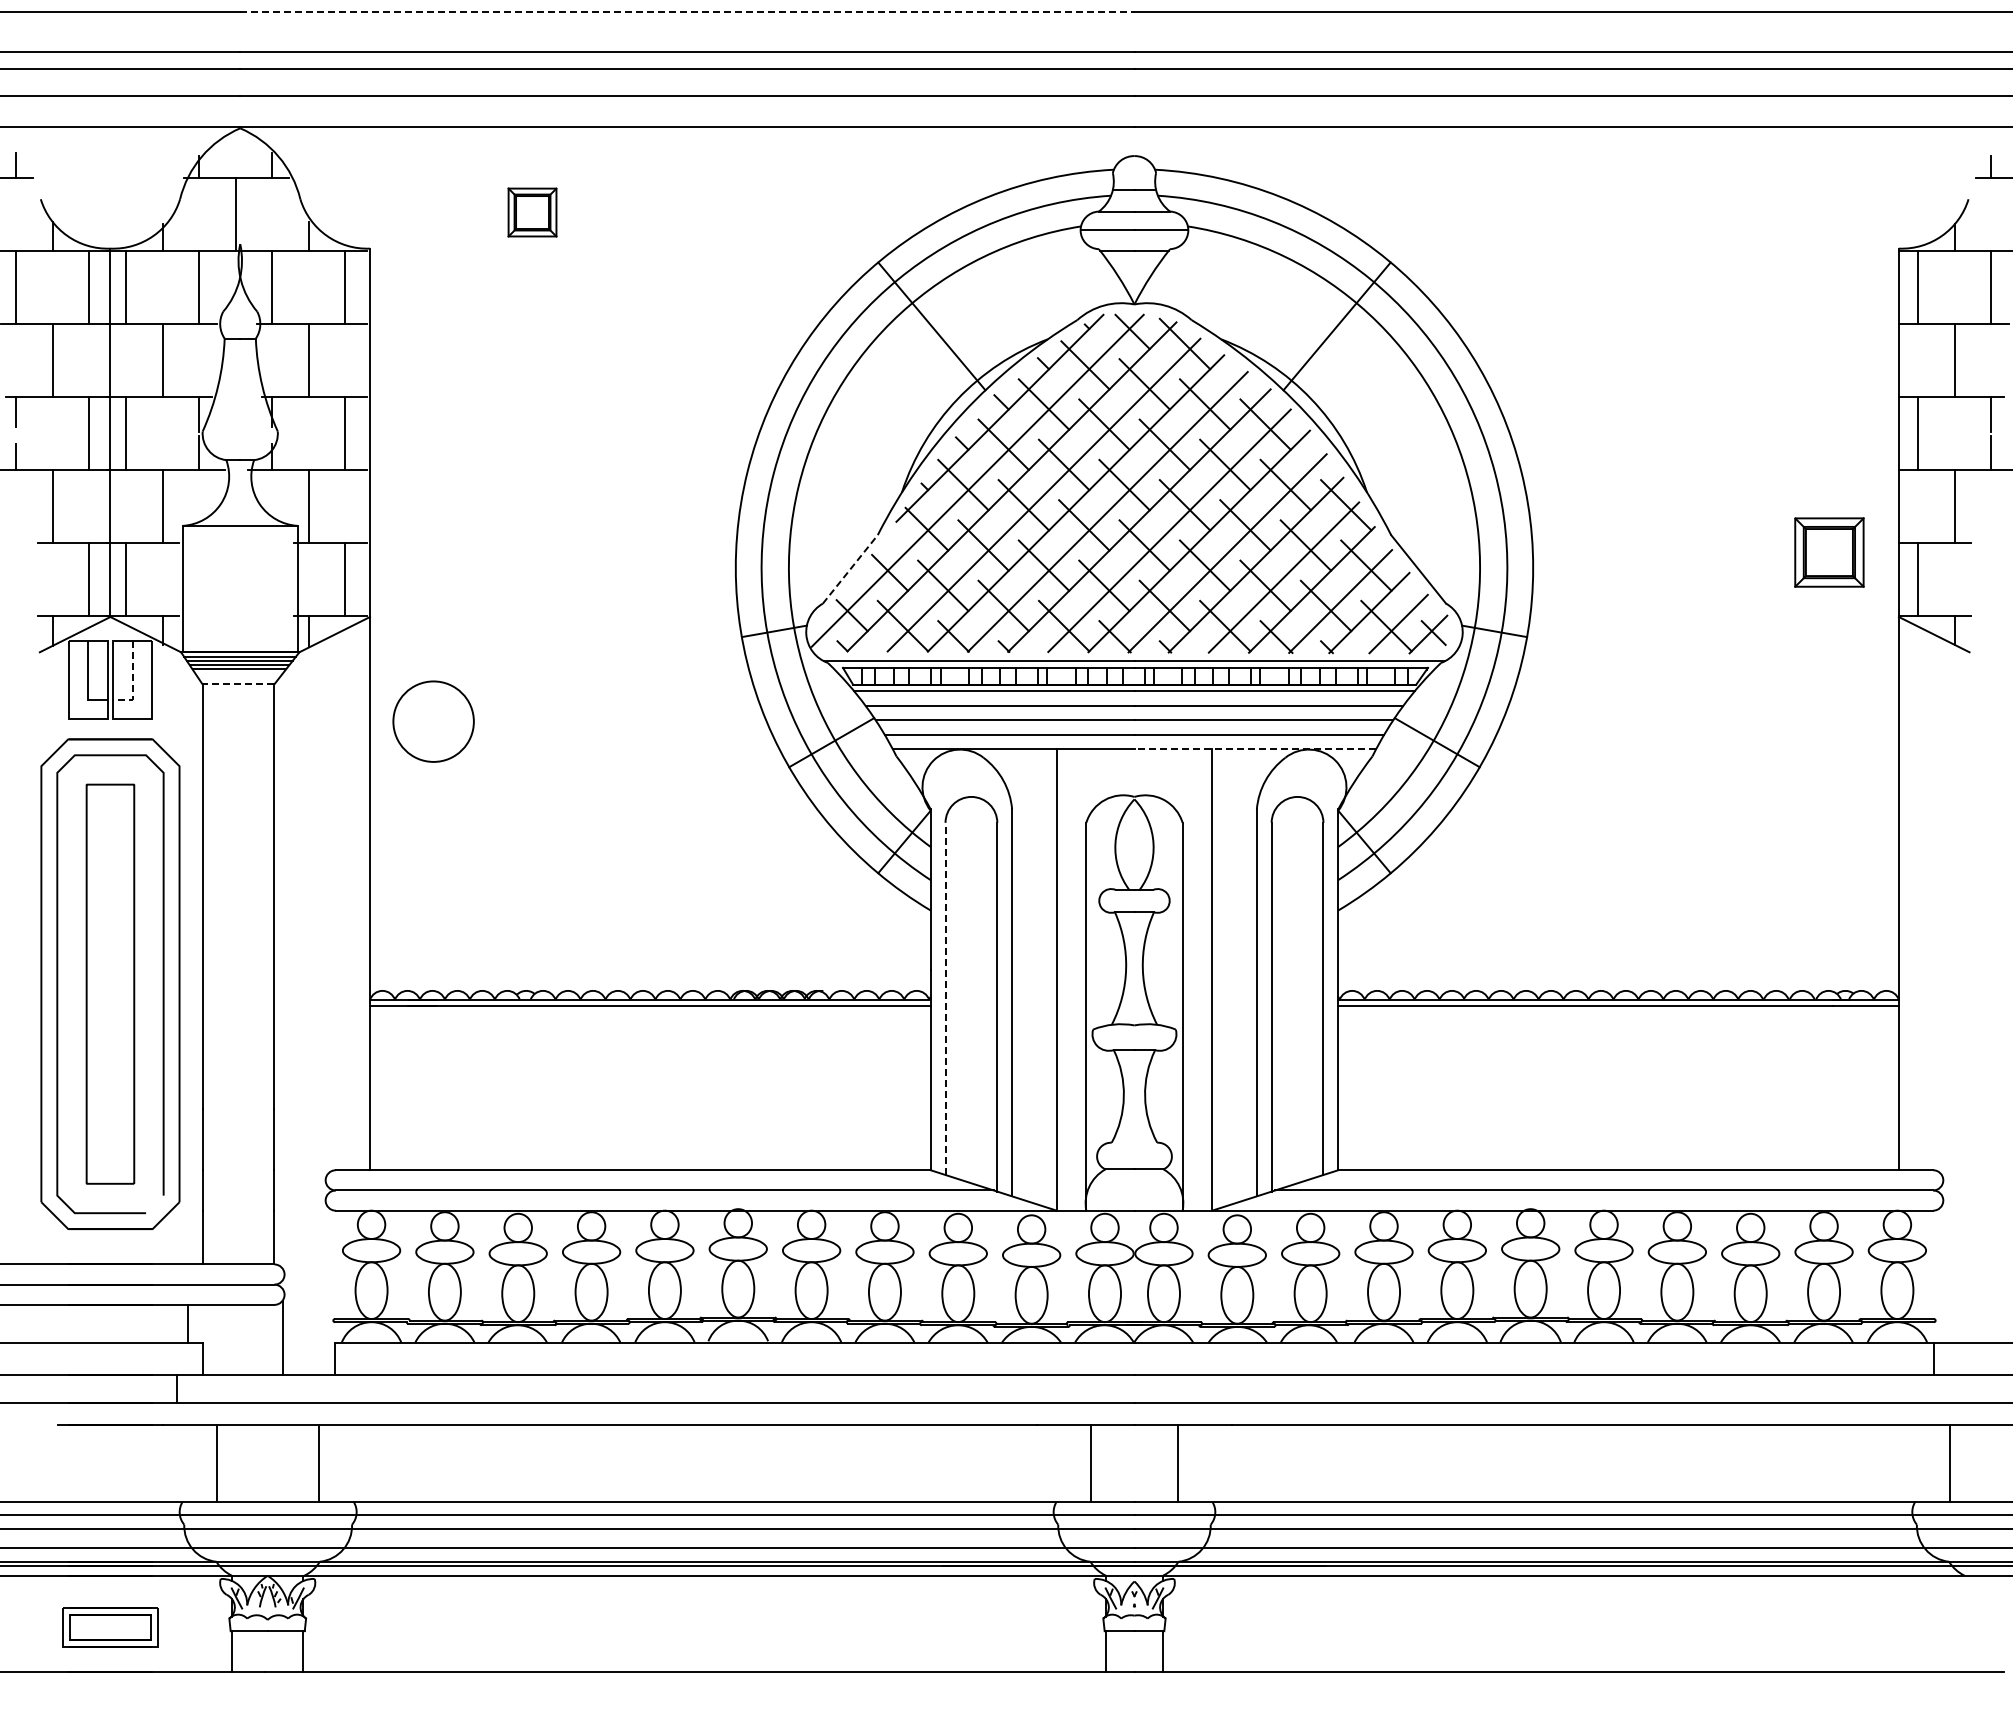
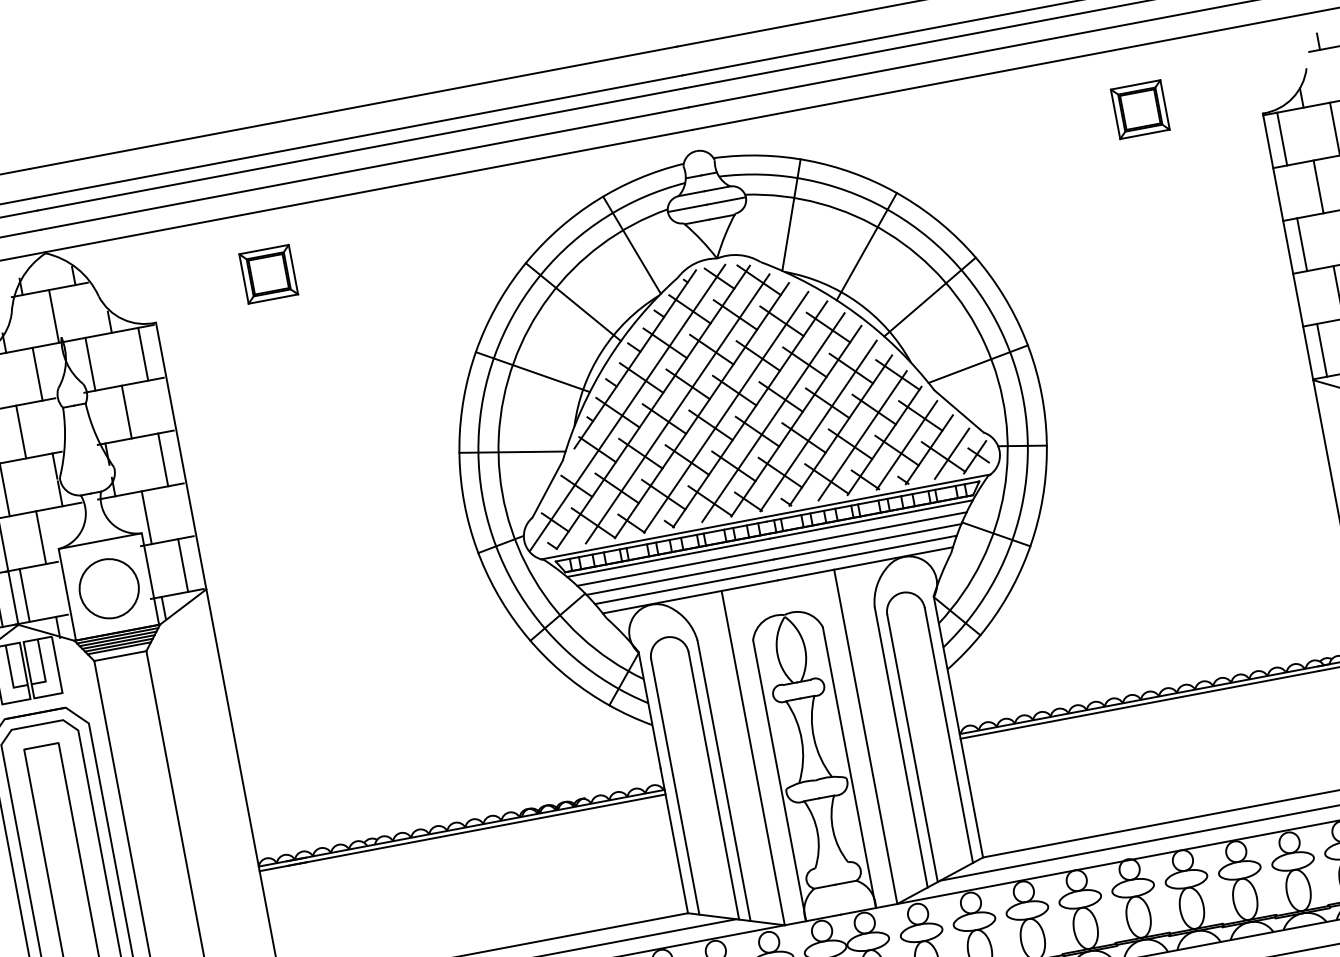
line: (687, 11) -> (353, 107), dashed -> solid
part: (532, 212) -> (268, 274), size x1.43
line: (1024, 265) -> (632, 245), added
line: (1244, 265) -> (791, 215), added
line: (860, 409) -> (533, 372), added
line: (1408, 409) -> (929, 297), added
line: (812, 510) -> (512, 451), added
line: (1456, 510) -> (978, 363), added
part: (1829, 552) -> (1140, 109), moved
line: (850, 569) -> (547, 489), dashed -> solid
line: (238, 673) -> (118, 648), added
line: (132, 680) -> (43, 667), dashed -> solid
line: (238, 684) -> (120, 656), dashed -> solid
circle: (433, 721) -> (109, 588), moved
line: (1255, 748) -> (865, 563), dashed -> solid
line: (945, 998) -> (675, 786), dashed -> solid

